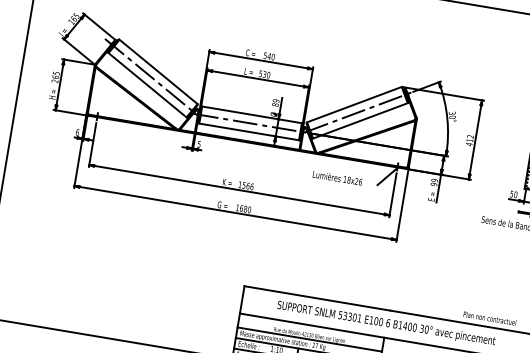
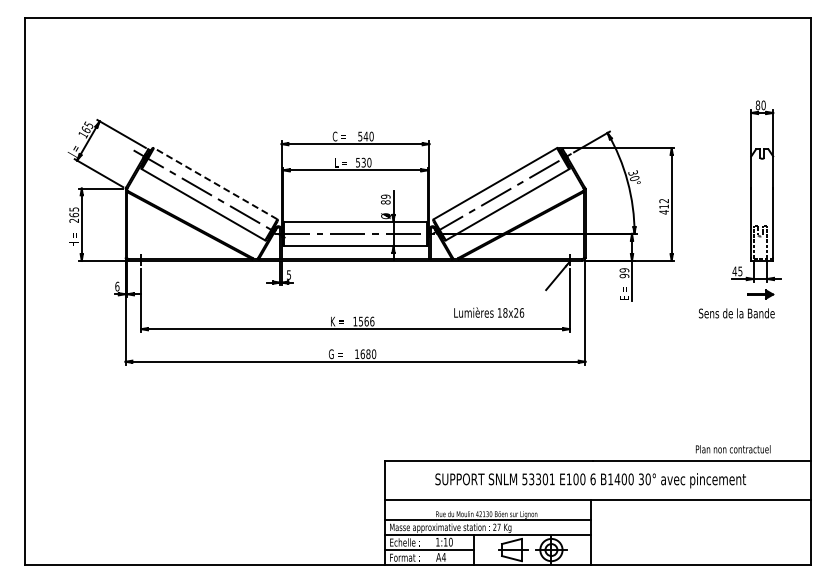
line: (158, 71) -> (215, 183), solid -> dashed
text: (337, 178) -> (489, 312), moved
text: (513, 194) -> (737, 271), 50 -> 45

